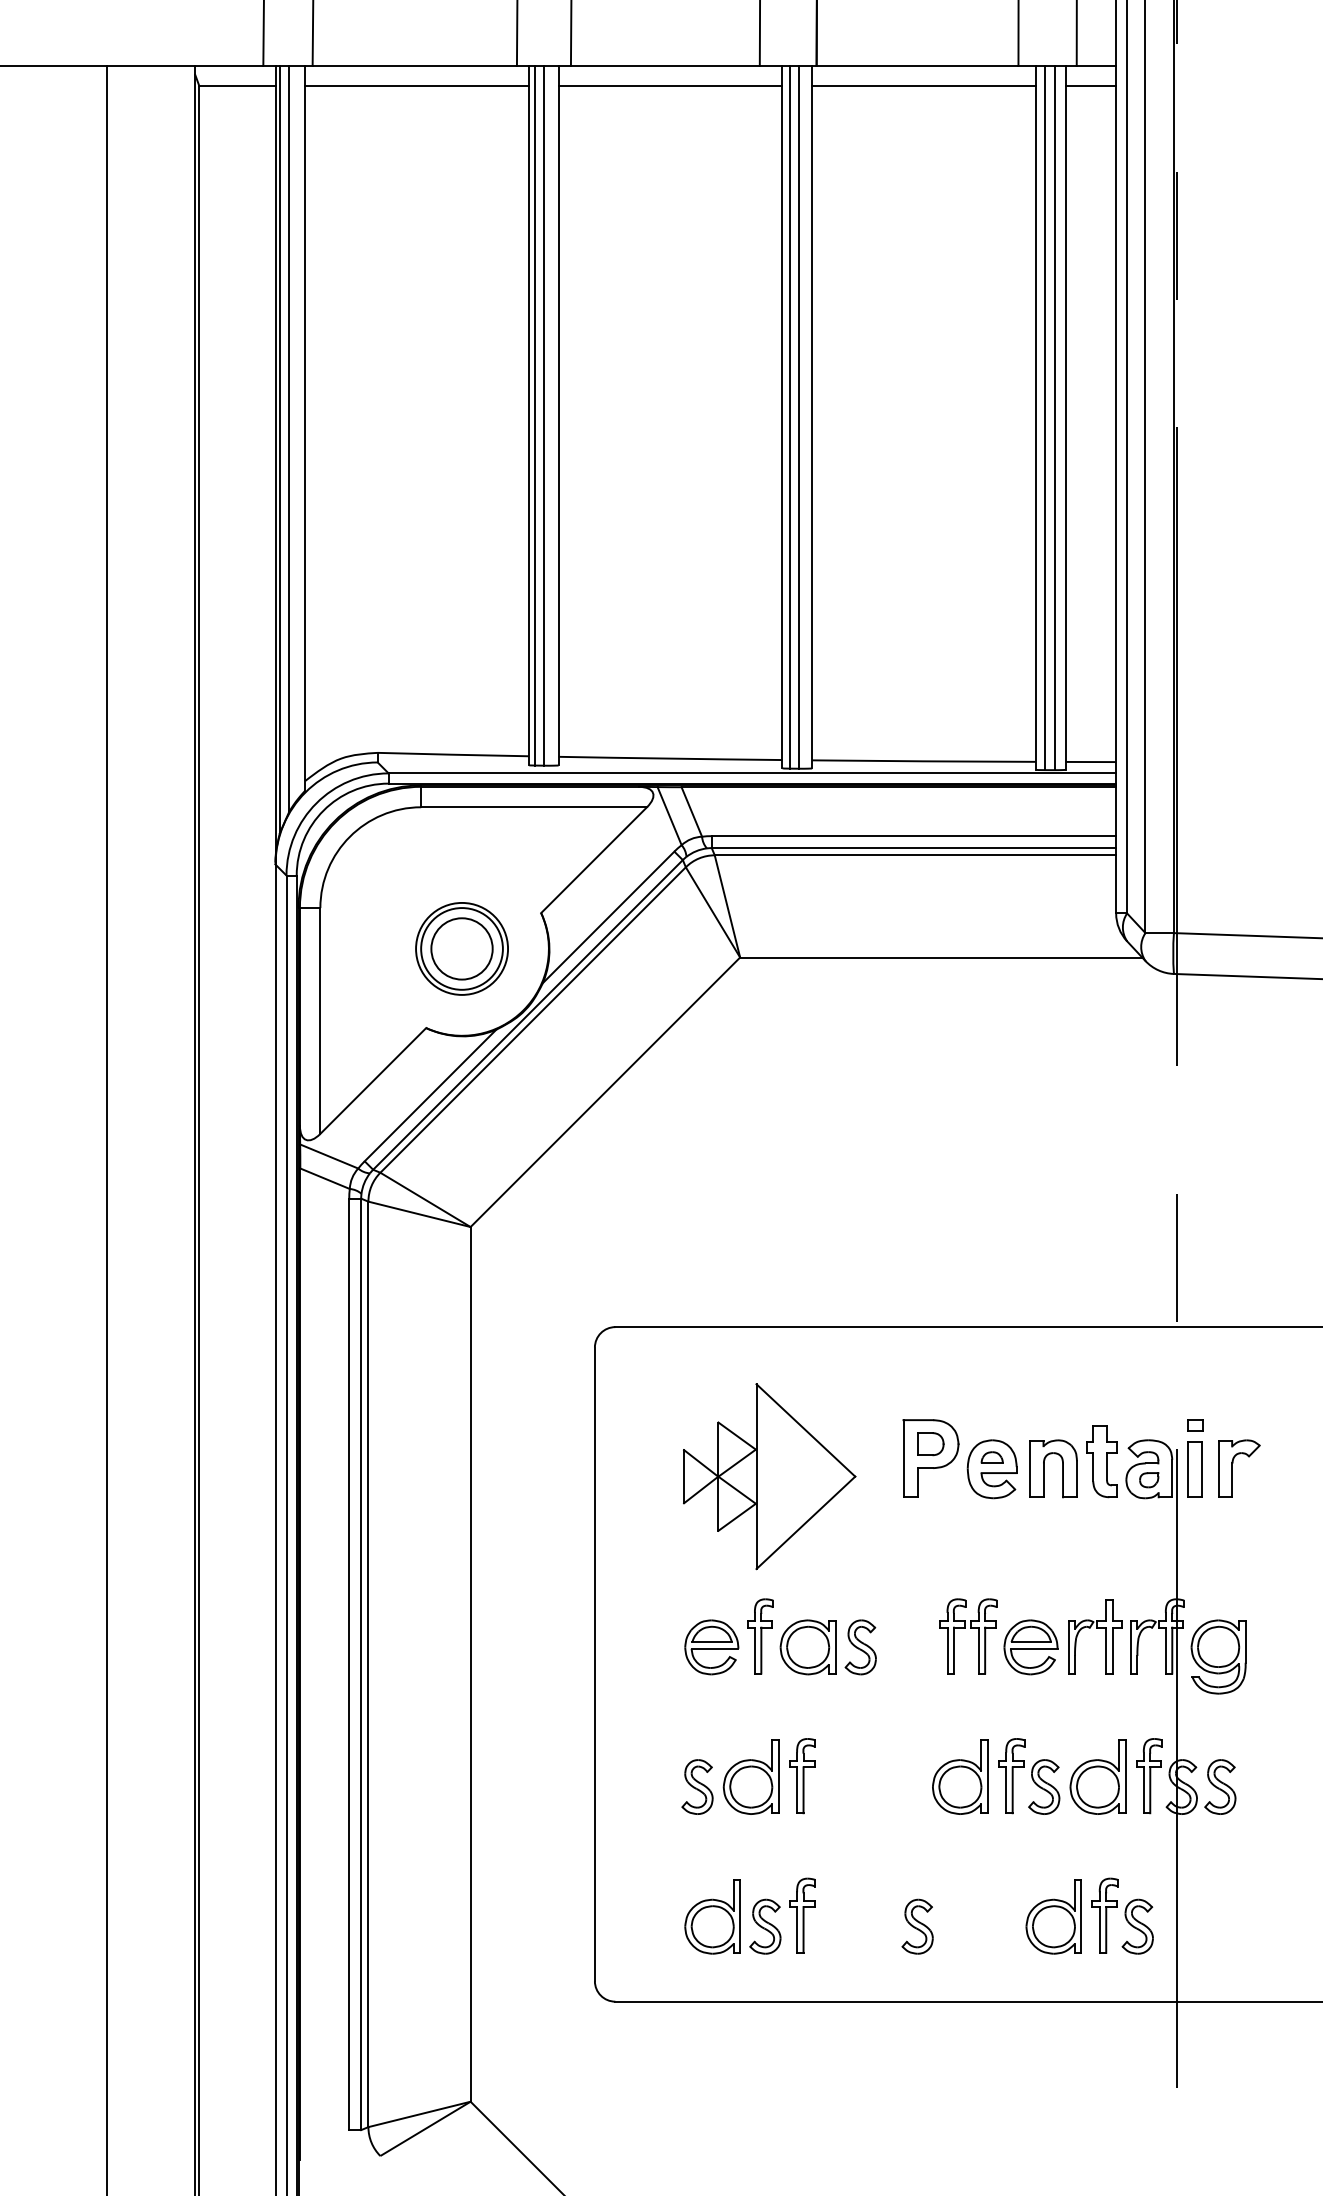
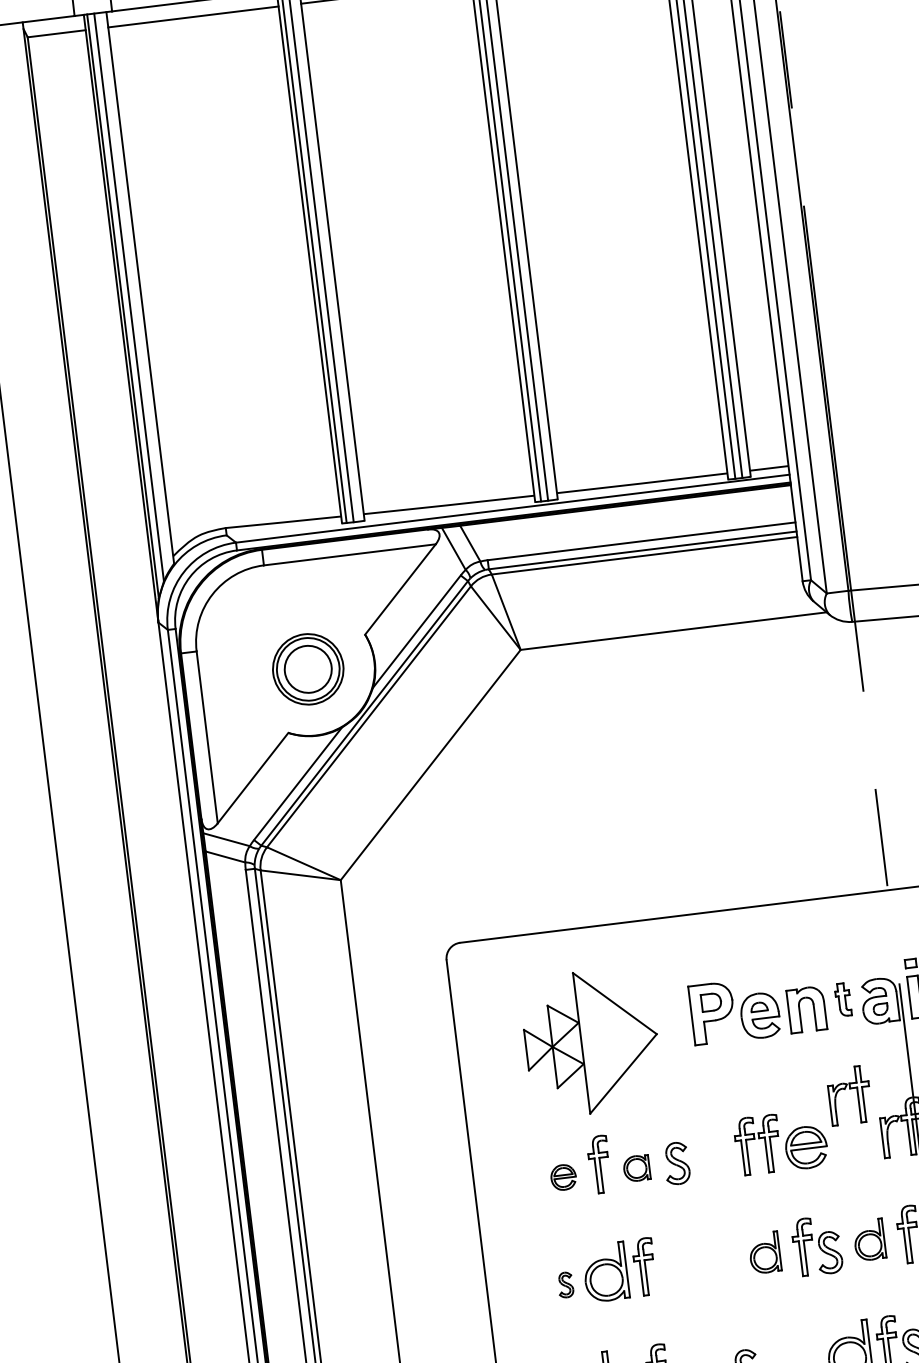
part: (1101, 1461) -> (842, 999), size x0.6
part: (1096, 1628) -> (849, 1089), moved
part: (711, 1647) -> (563, 1177), size x0.6
part: (807, 1647) -> (636, 1168), size x0.6
part: (960, 1776) -> (764, 1252), size x0.7
part: (1097, 1776) -> (869, 1239), size x0.7
part: (697, 1786) -> (565, 1284), size x0.6

